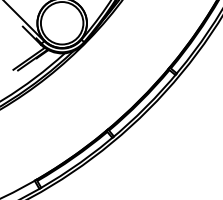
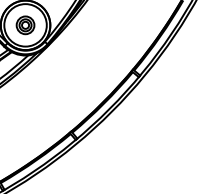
part: (61, 22) -> (24, 24), added

